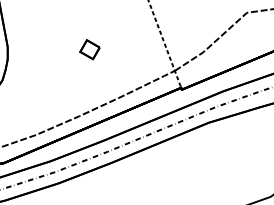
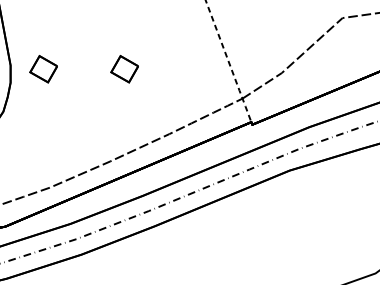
part: (31, 49) -> (43, 69), added

